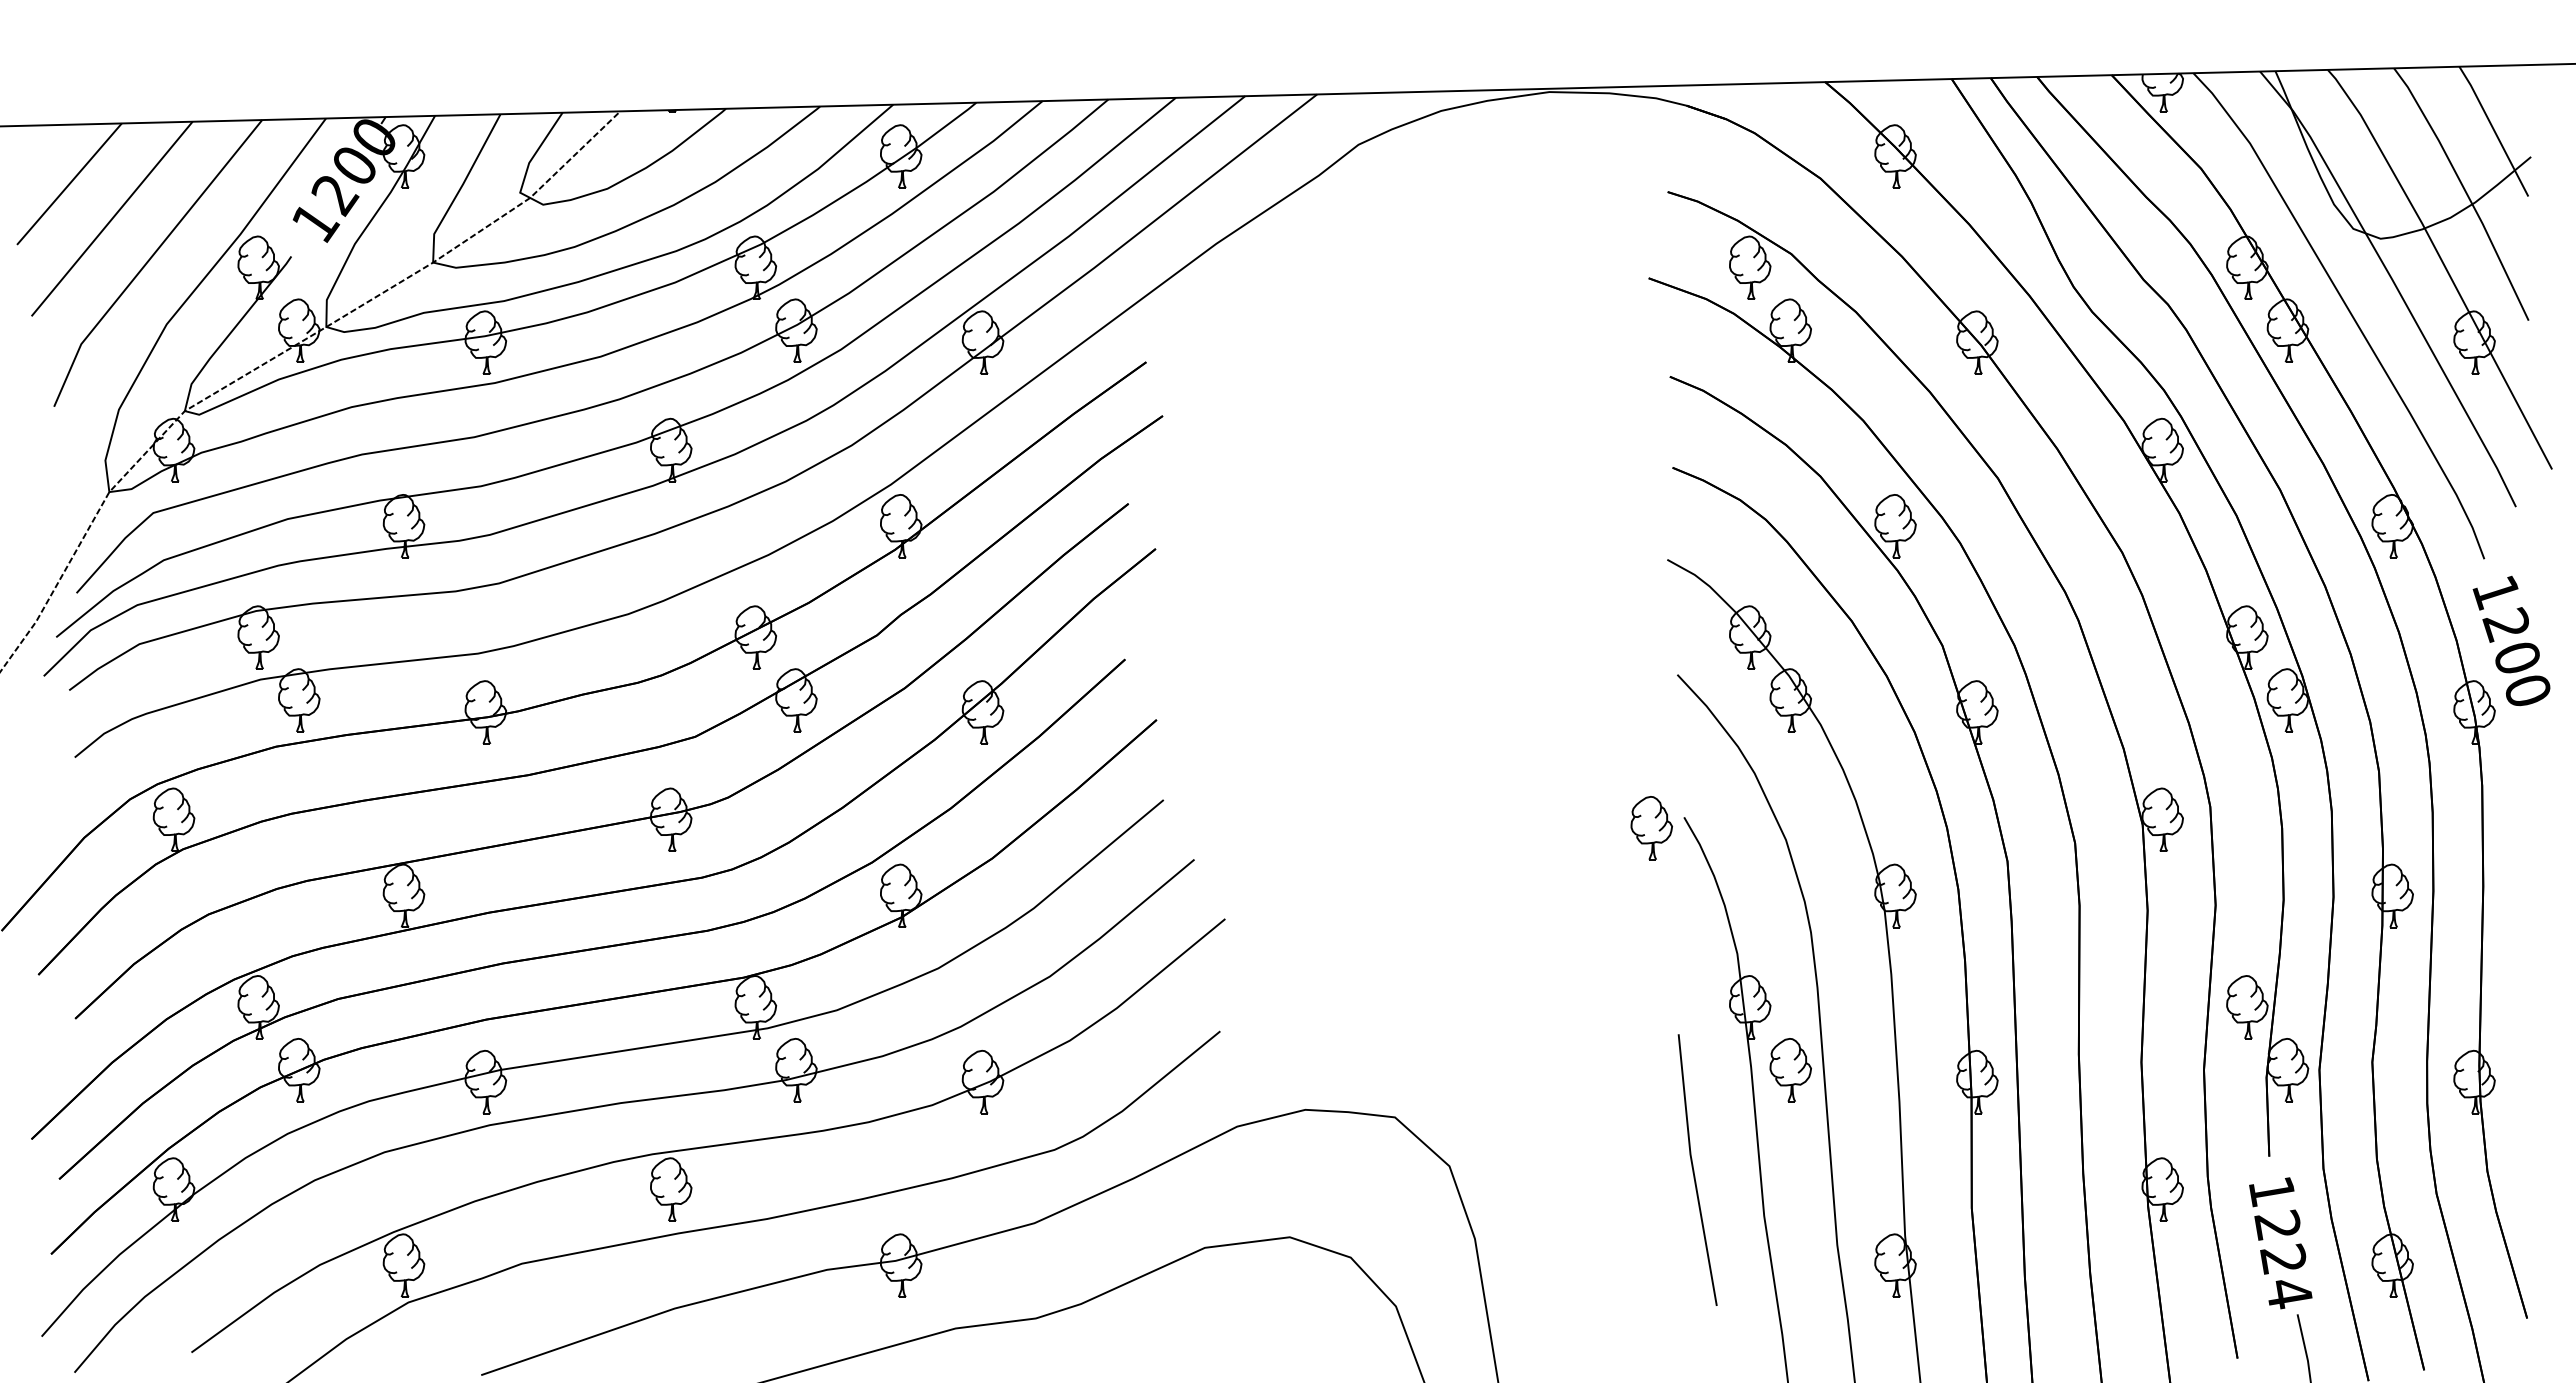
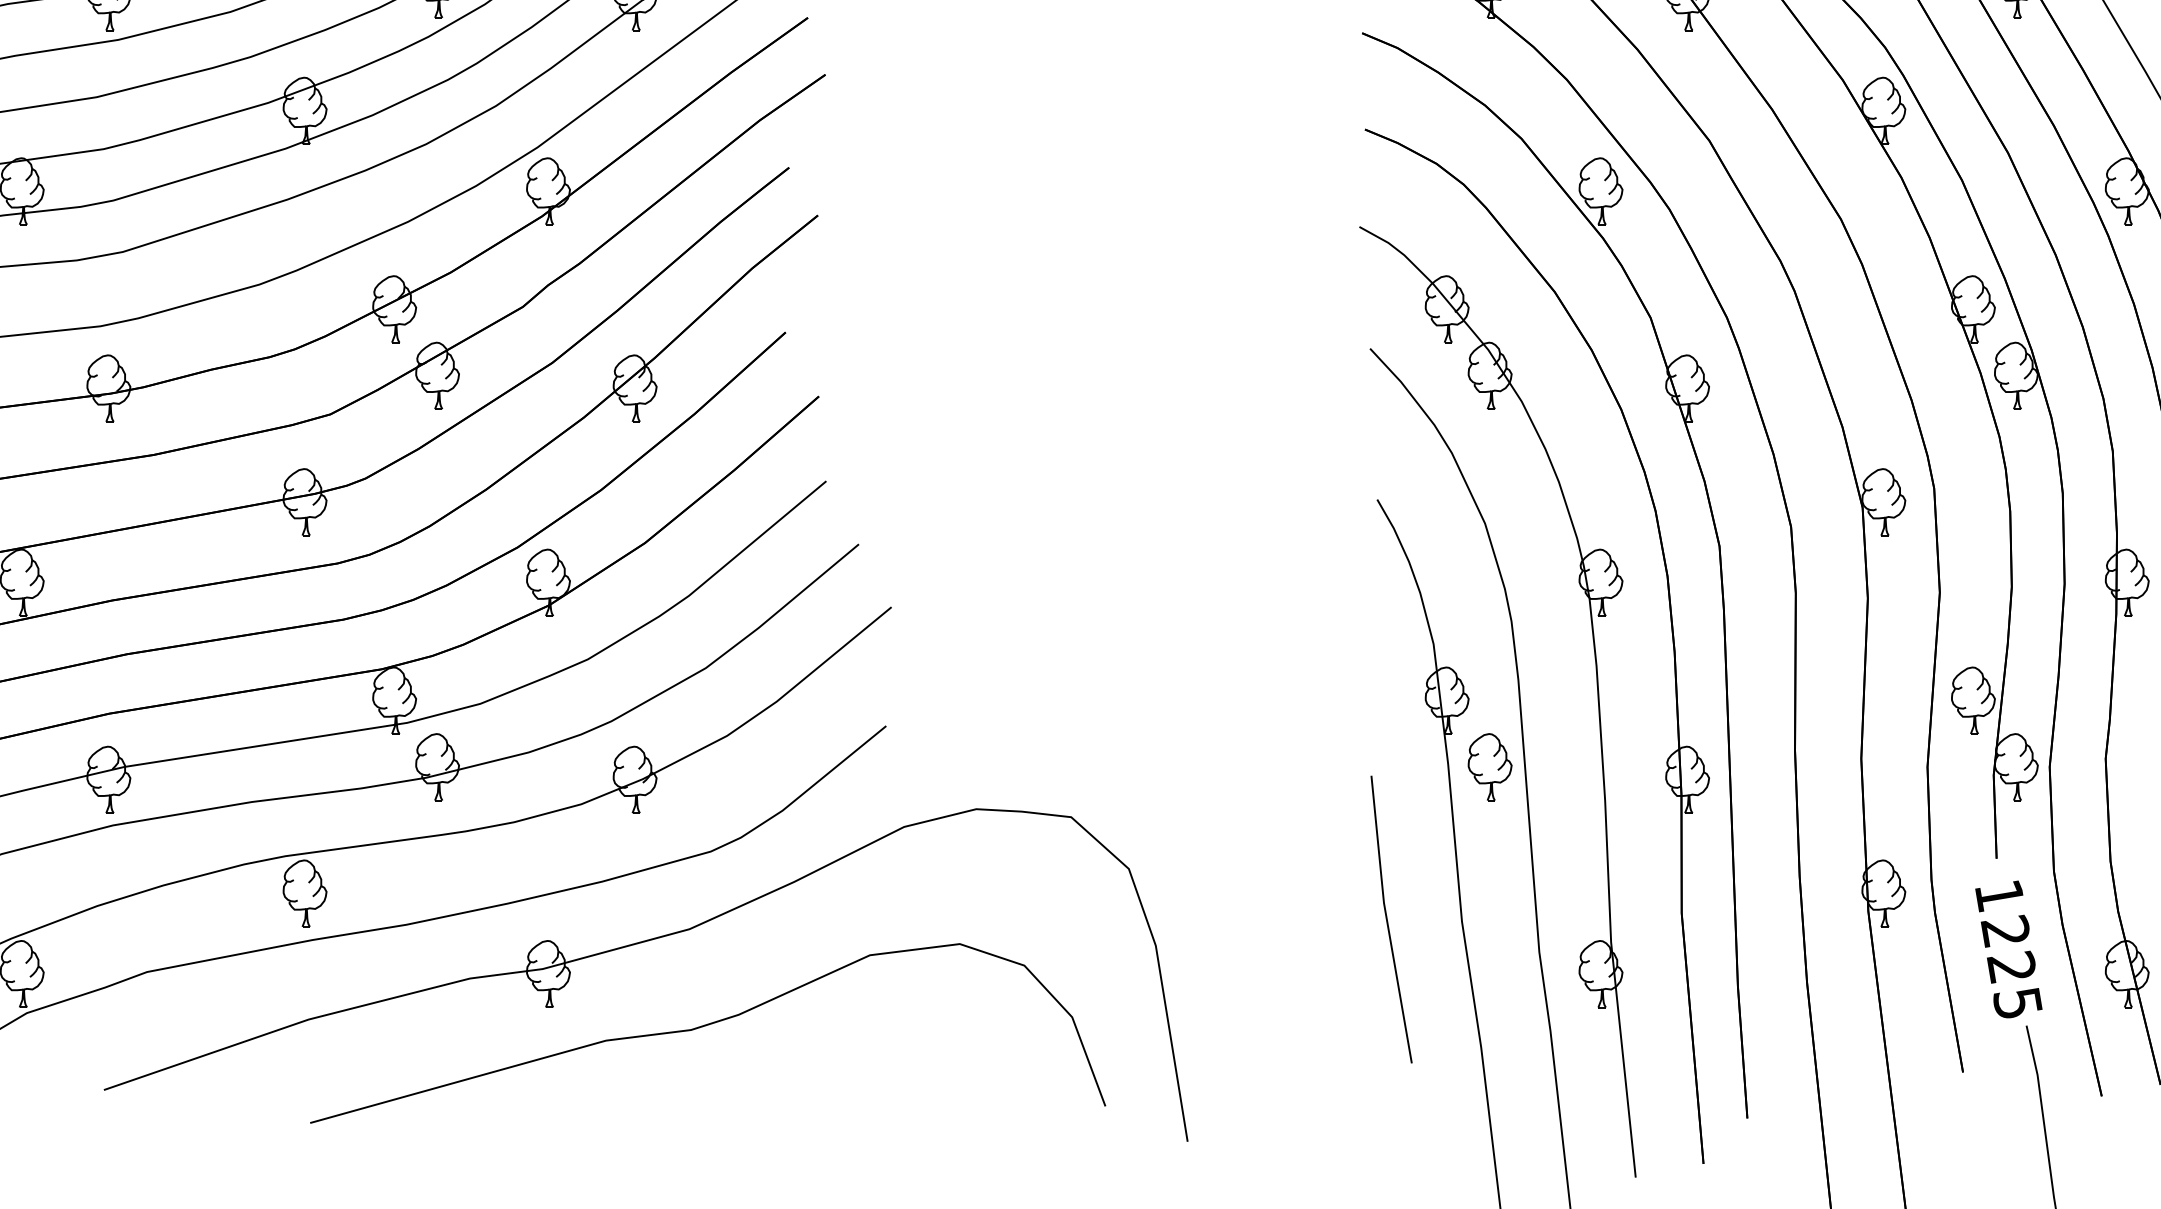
part: (1651, 828) -> (1342, 511), removed
line: (1694, 1170) -> (1388, 919), moved
text: (2289, 1293) -> (2018, 1003), 1224 -> 1225

